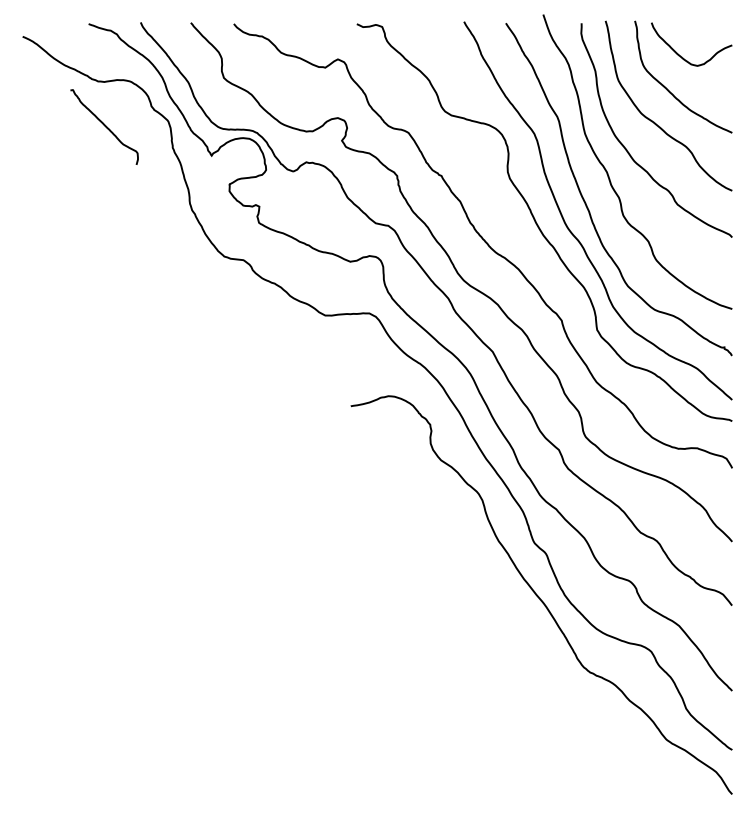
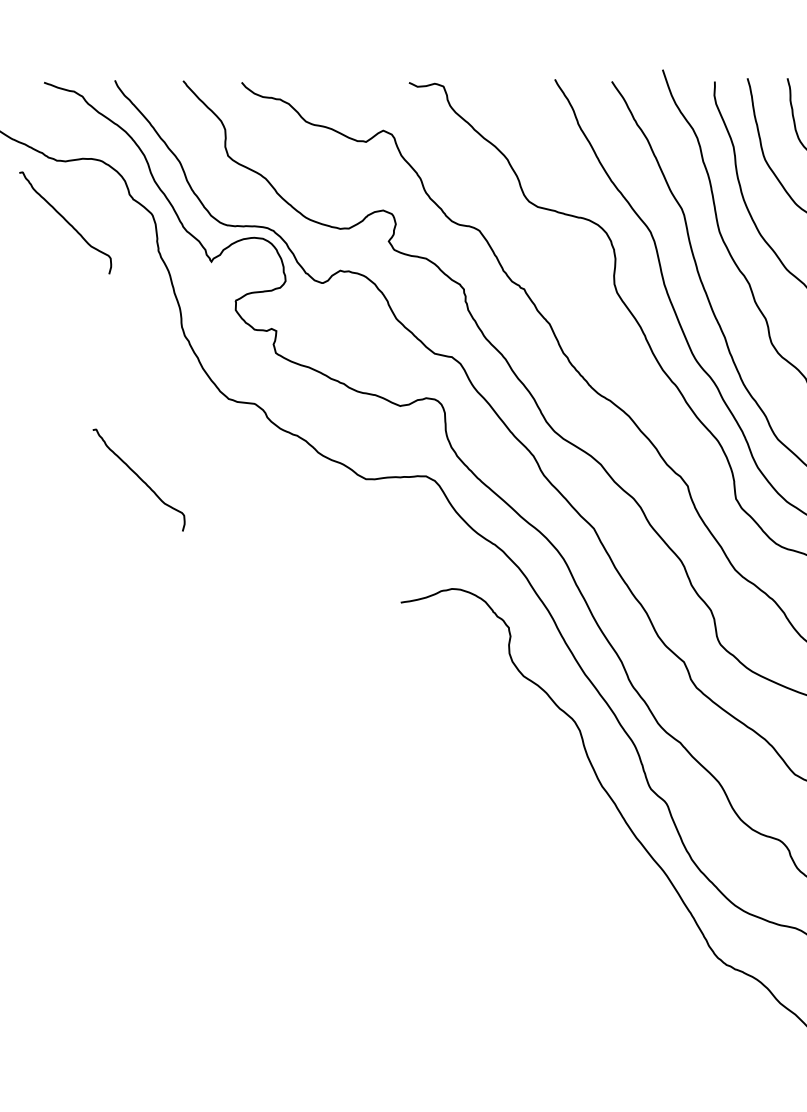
curve: (158, 315) -> (139, 479), added

